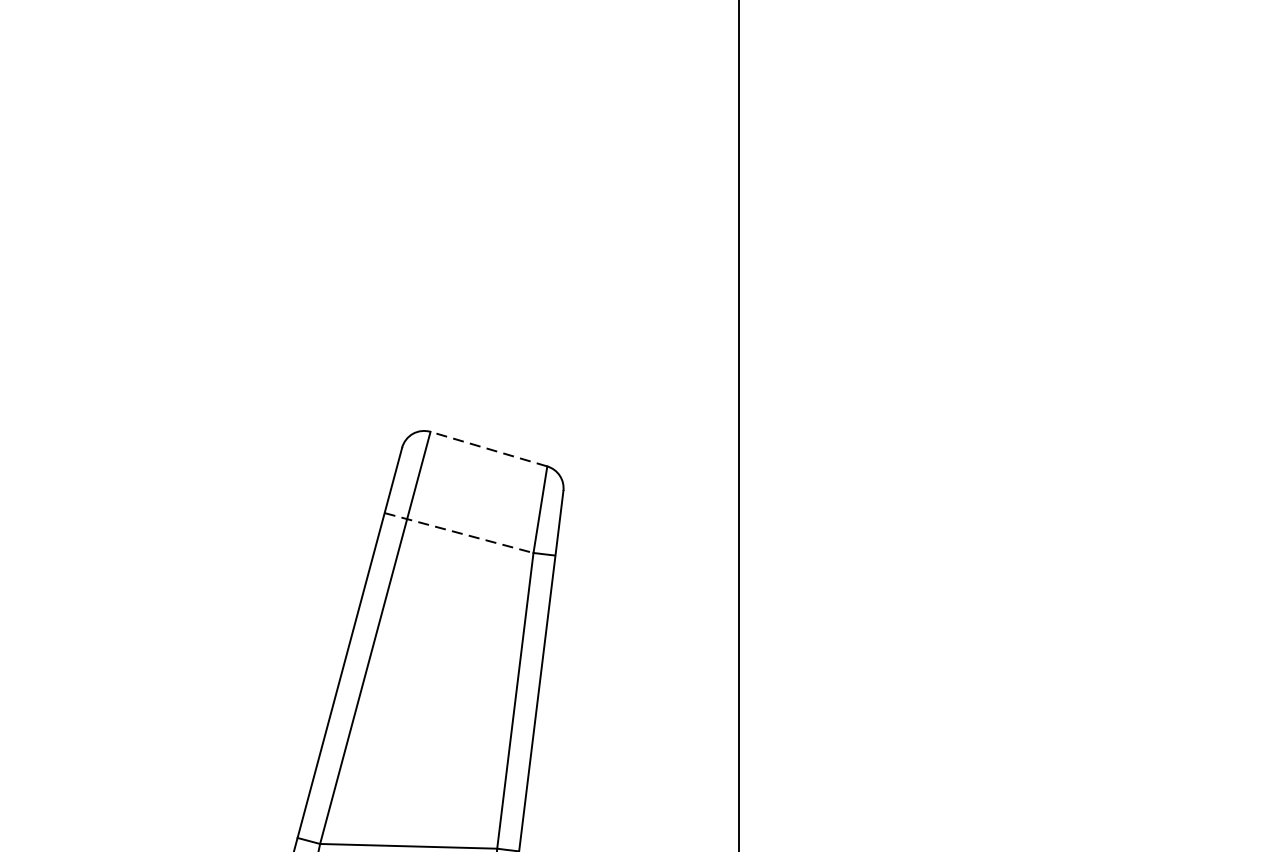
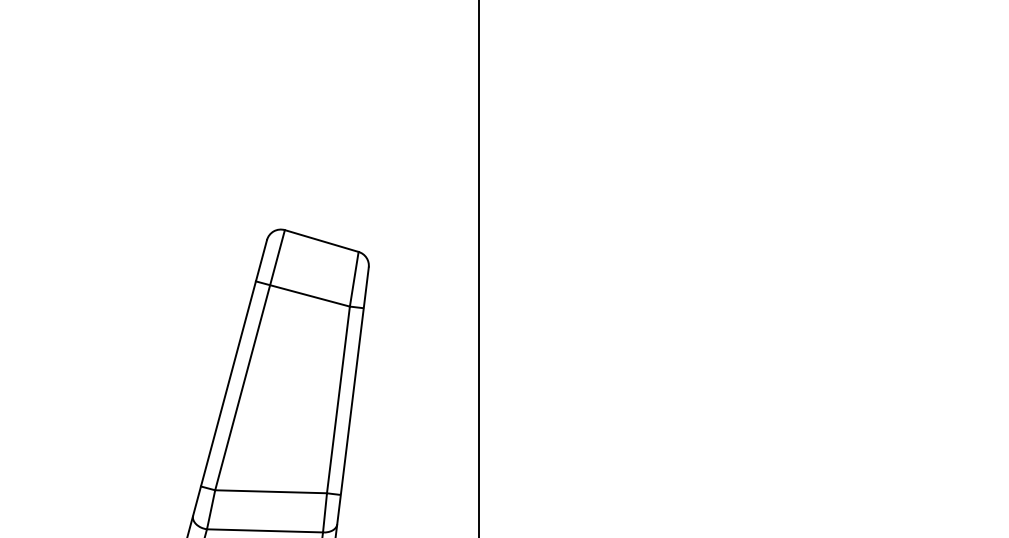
line: (488, 448) -> (321, 240), dashed -> solid
line: (458, 533) -> (302, 294), dashed -> solid

